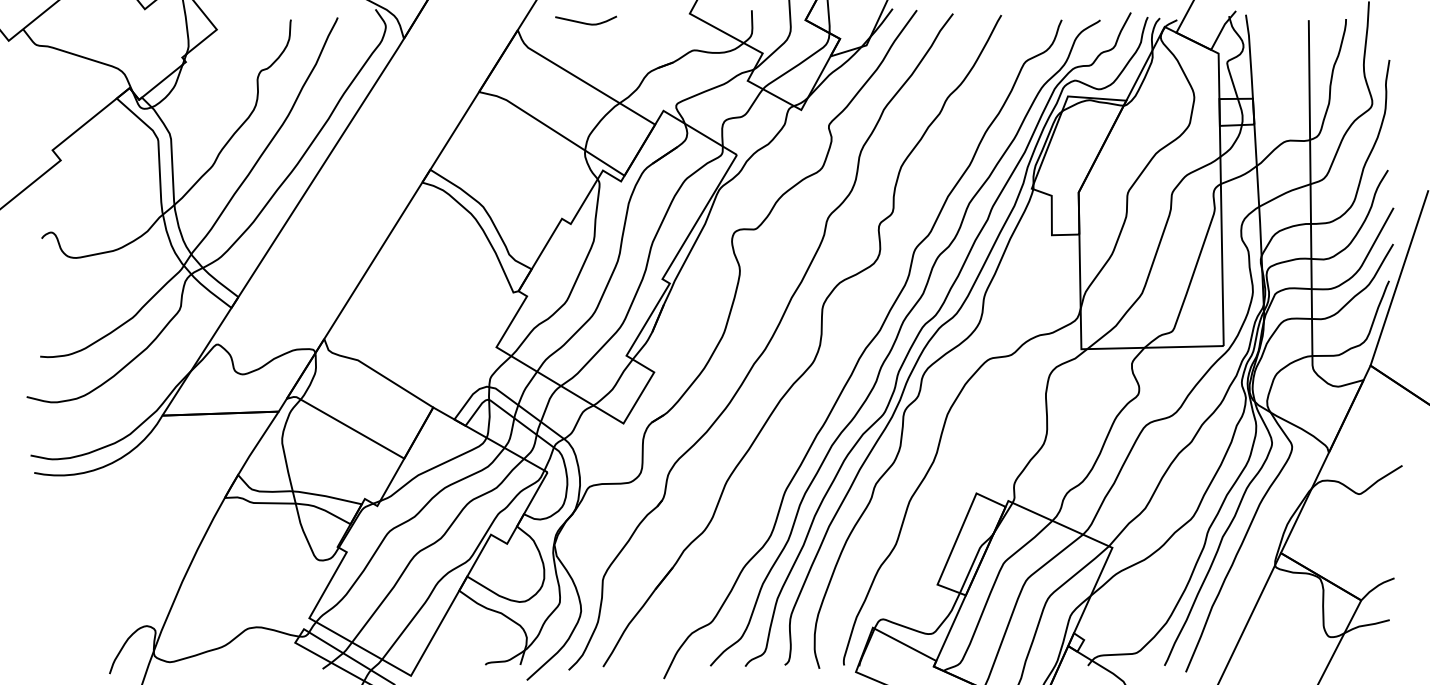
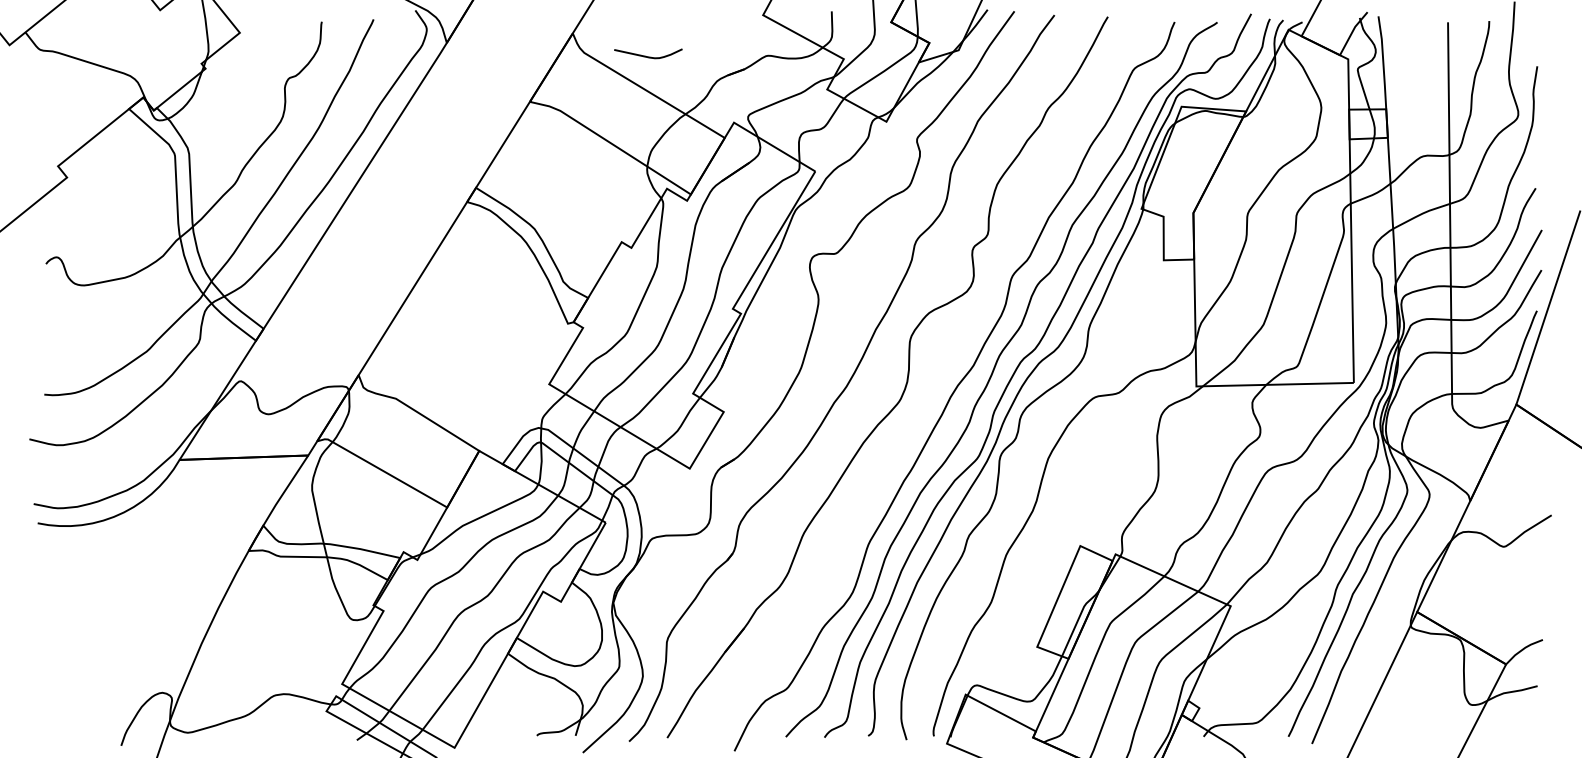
curve: (585, 22) -> (647, 55), moved

